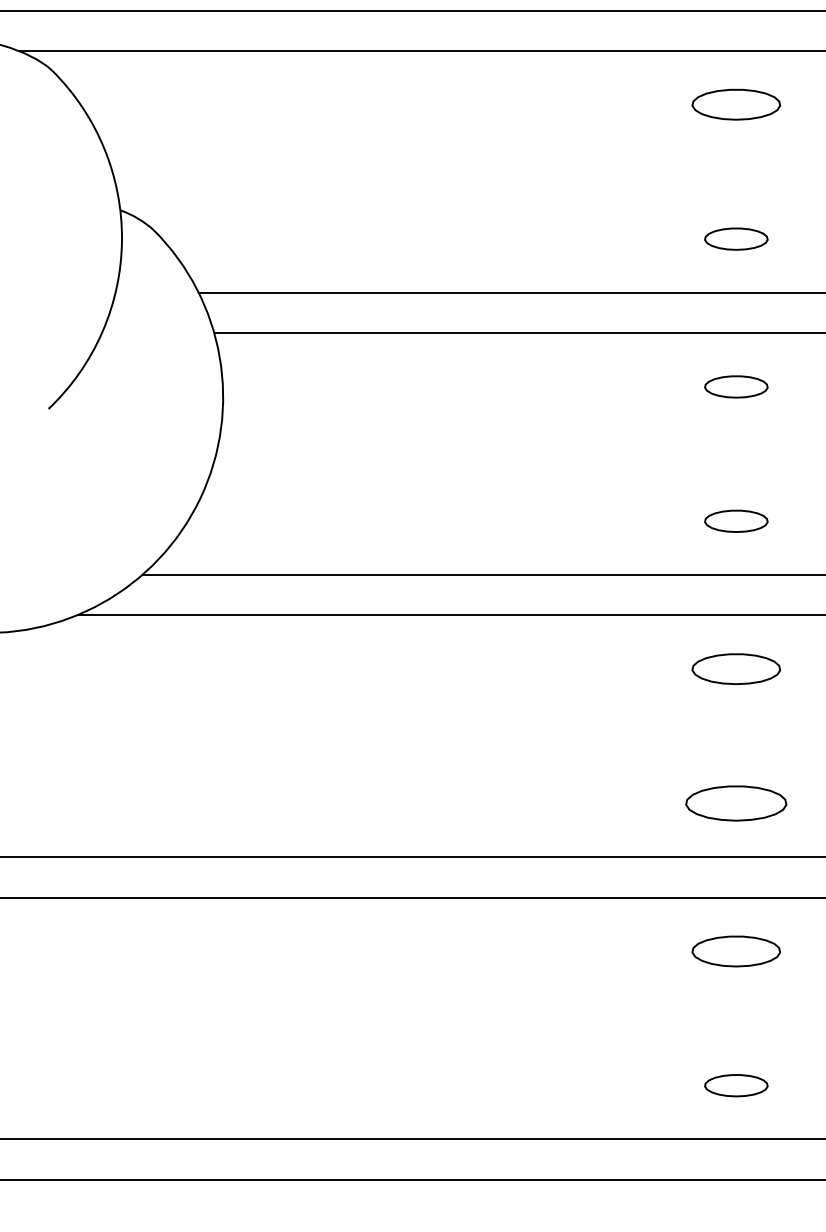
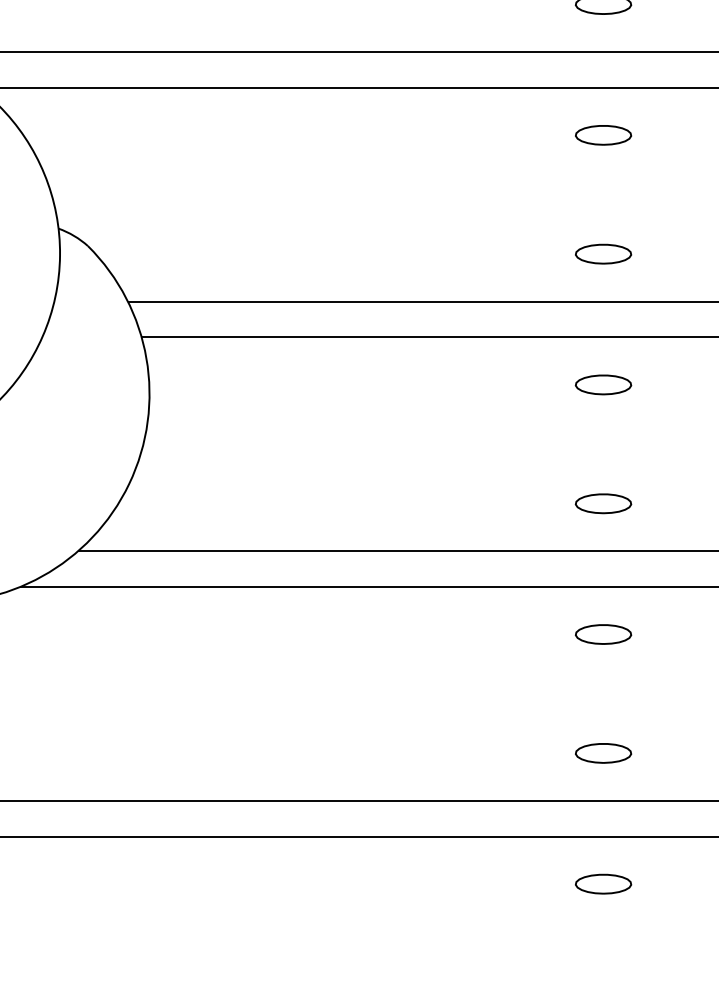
part: (736, 104) -> (603, 135), size x0.71
part: (736, 668) -> (603, 633), size x0.71
part: (736, 803) -> (603, 753), size x0.62
part: (736, 950) -> (603, 883), size x0.71

